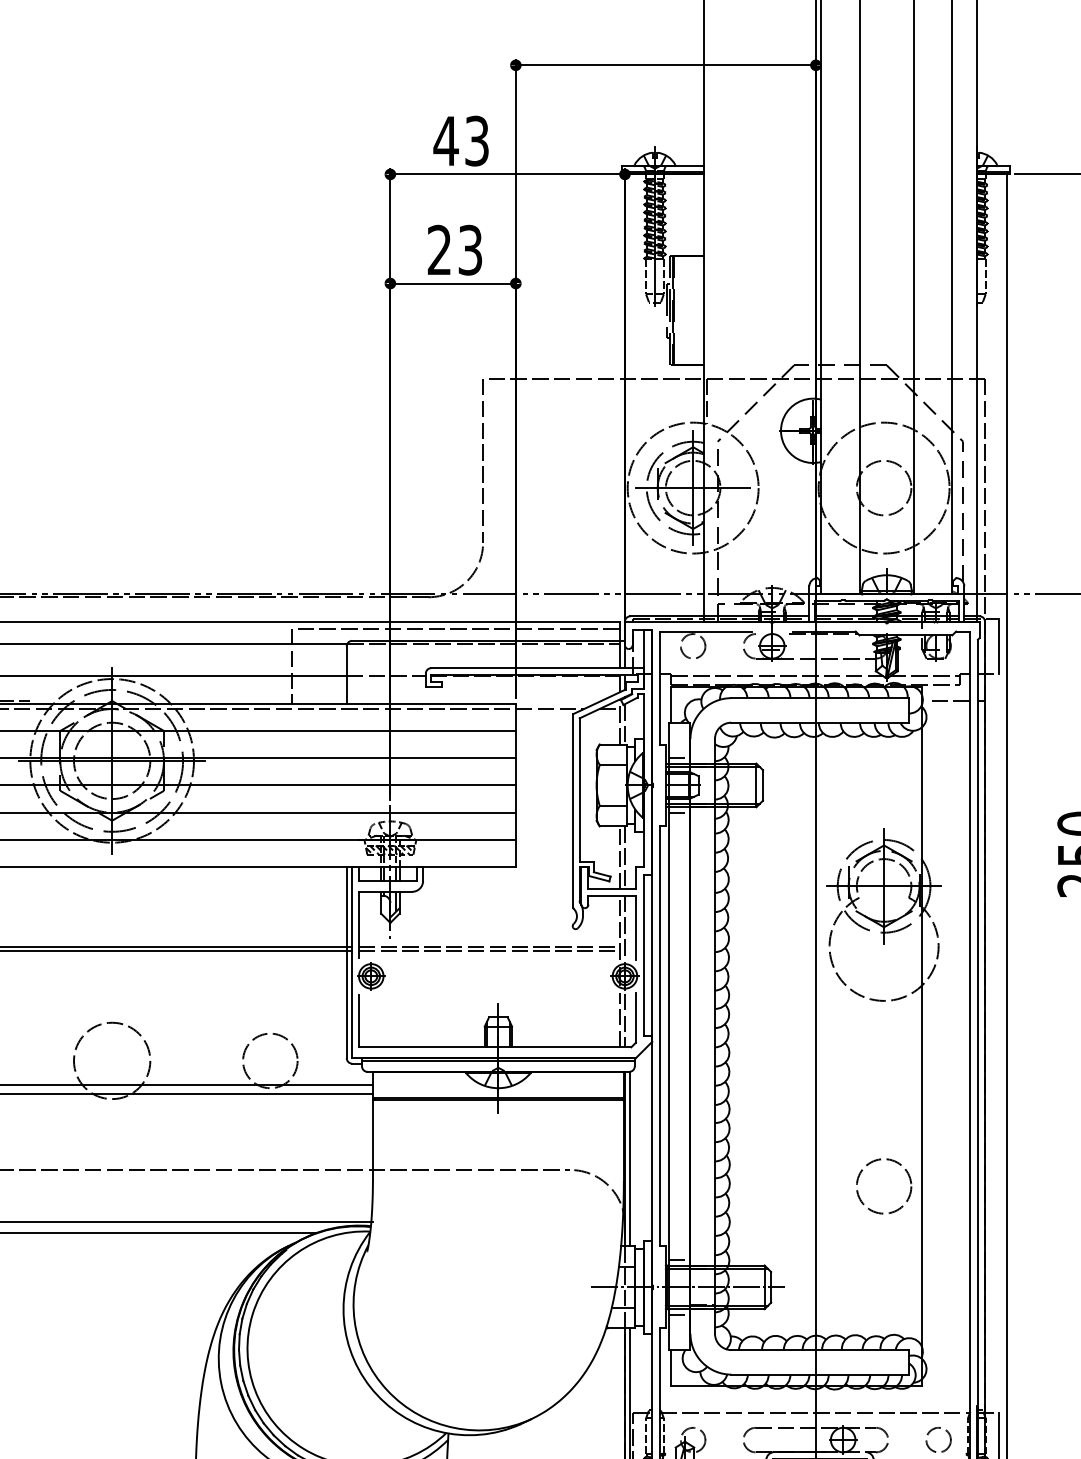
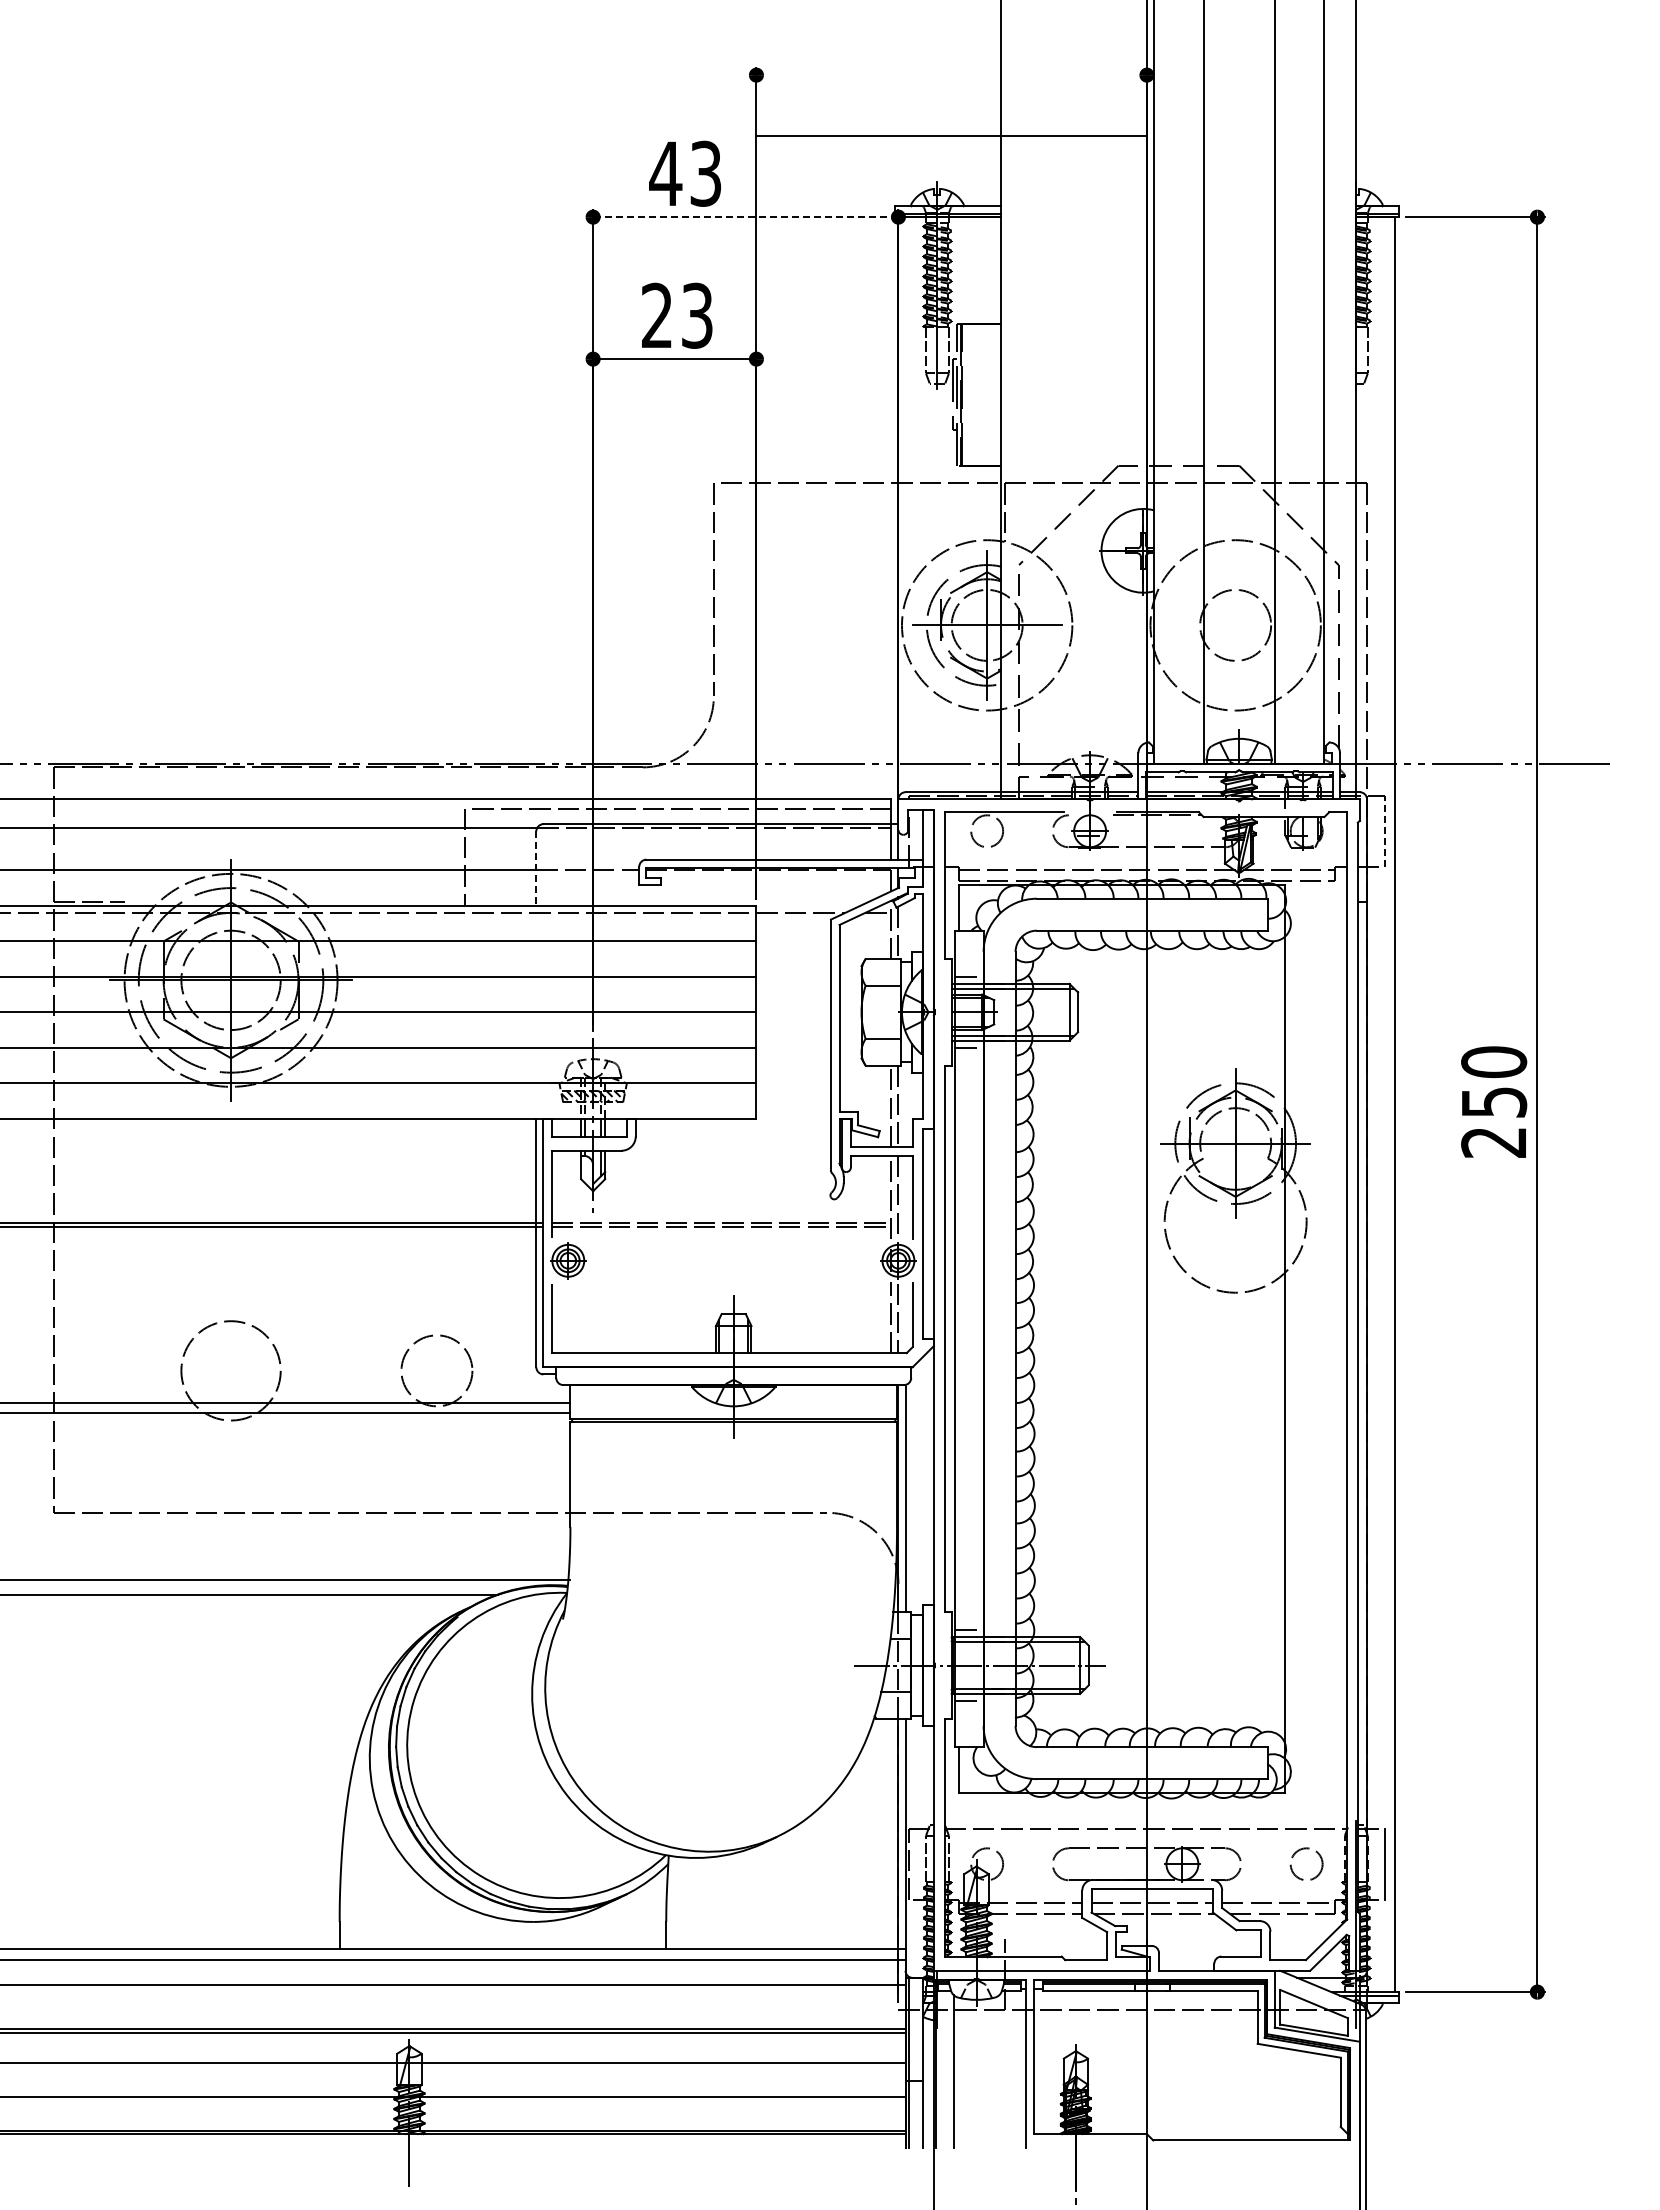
line: (665, 65) -> (951, 136), moved
line: (507, 174) -> (745, 217), solid -> dashed
line: (998, 645) -> (1384, 830), solid -> dashed
line: (346, 675) -> (536, 869), solid -> dashed
line: (950, 701) -> (1321, 902), removed
line: (498, 1060) -> (733, 1370), removed
circle: (883, 1186) -> (1235, 1534), removed

